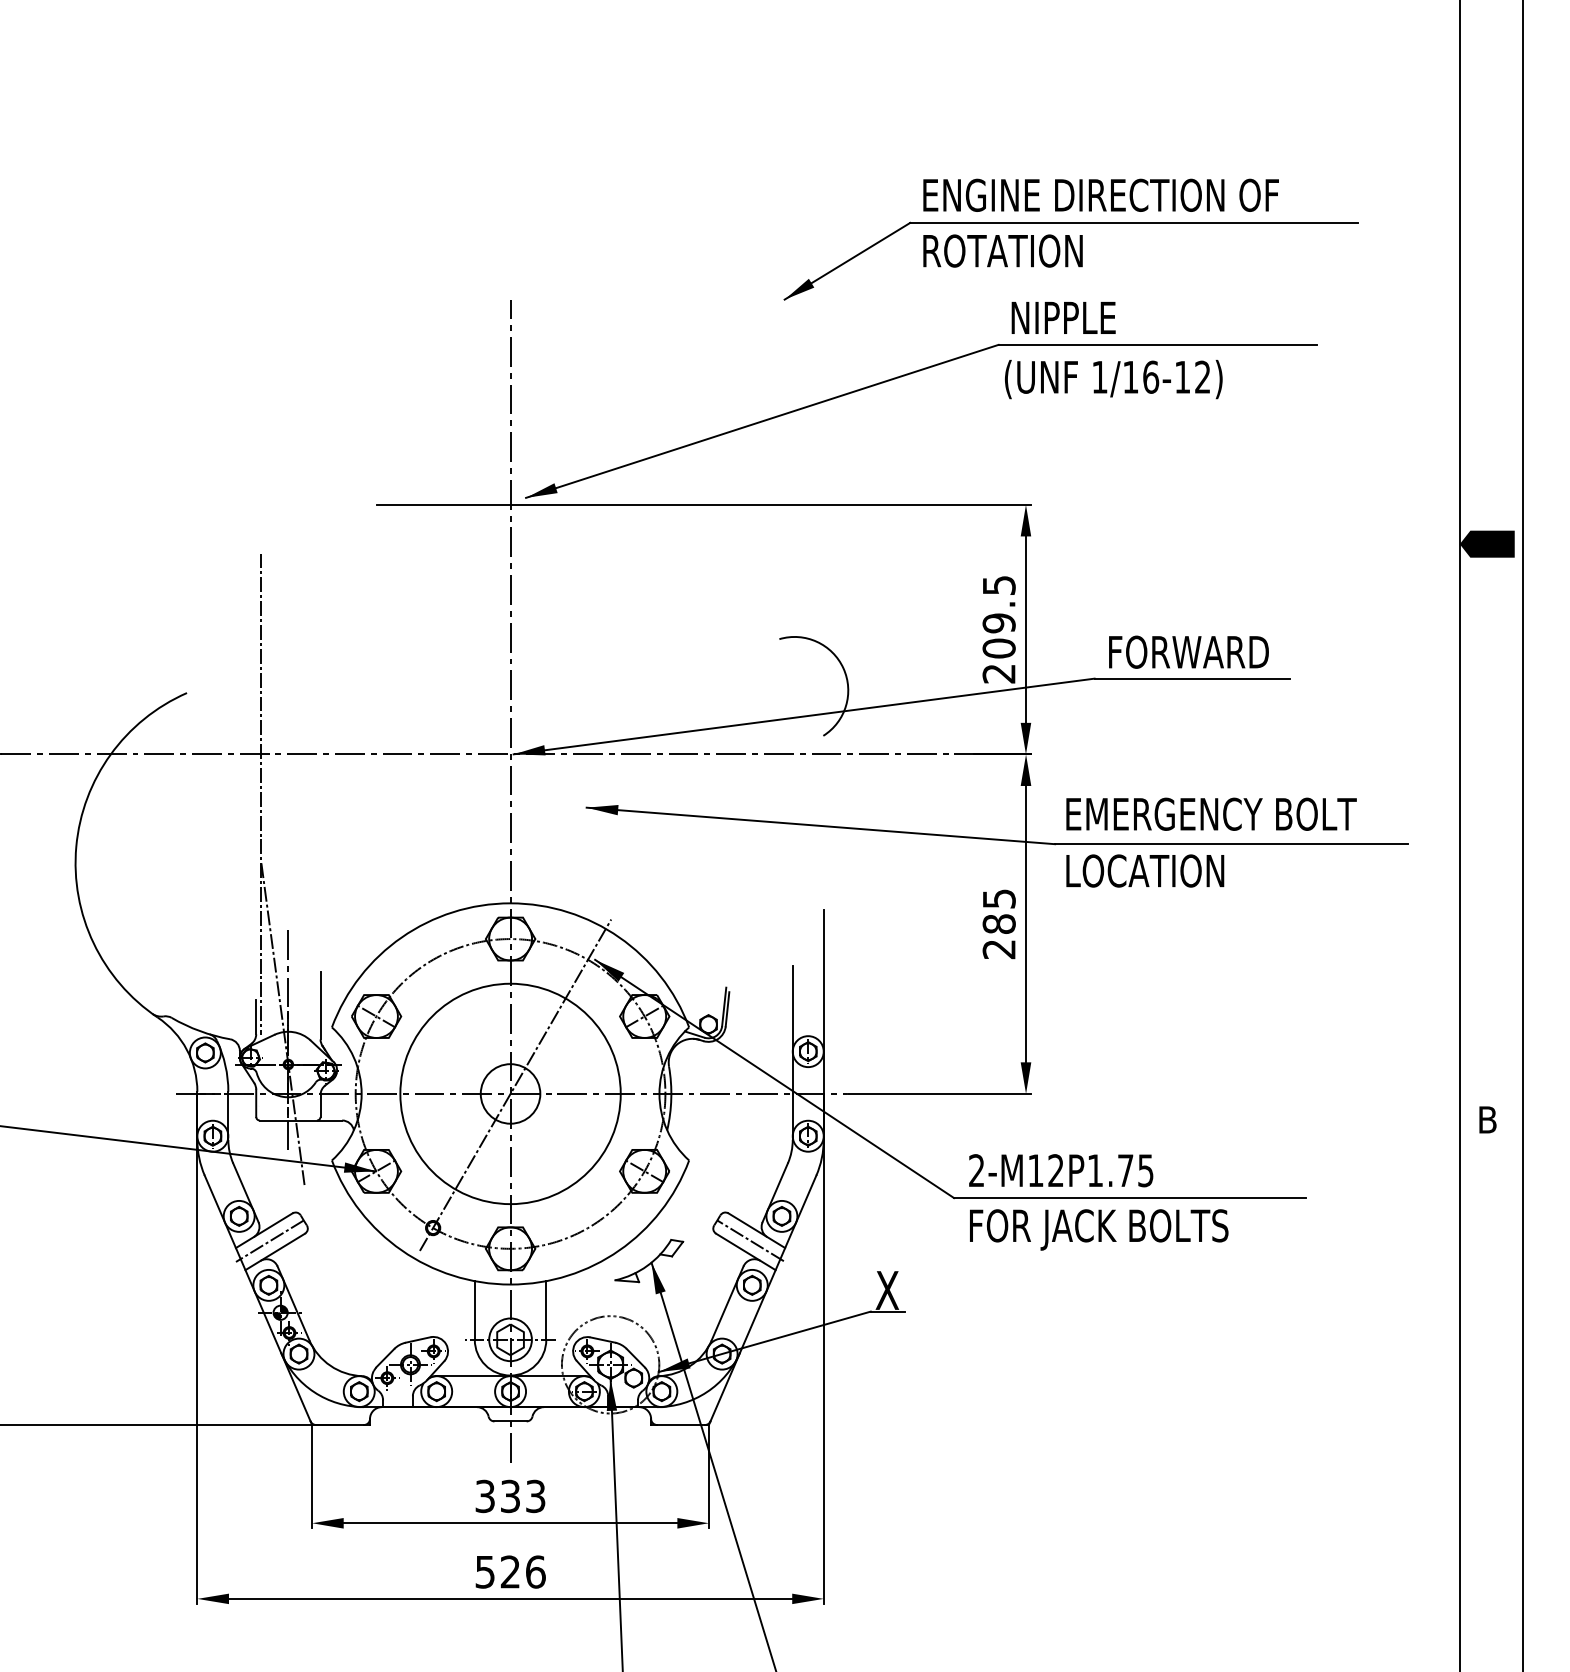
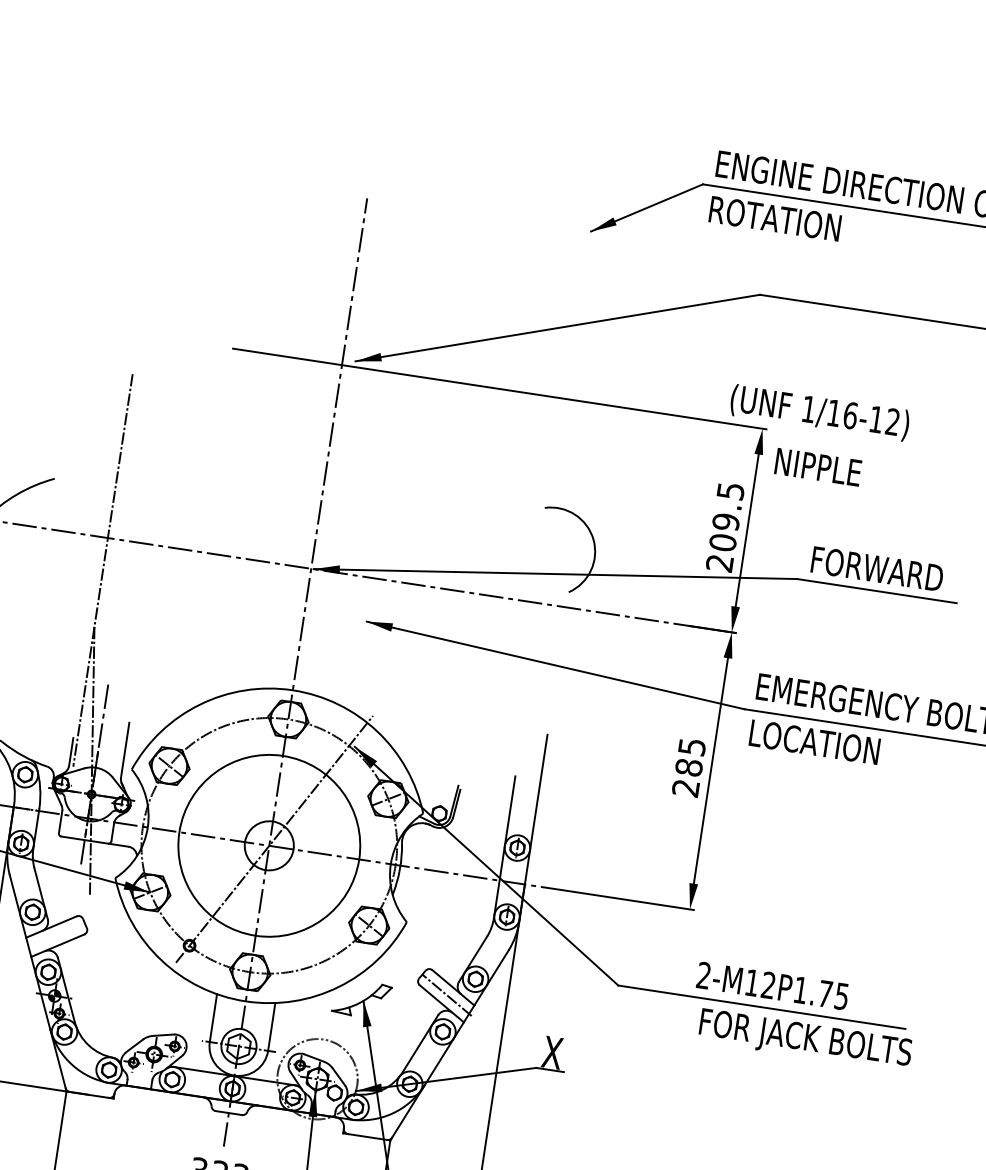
text: (1063, 317) -> (818, 466), moved
text: (1113, 379) -> (819, 412), moved
text: (1061, 1170) -> (773, 985), moved
text: (1099, 1229) -> (805, 1040), moved
line: (269, 1240) -> (54, 935), removed

